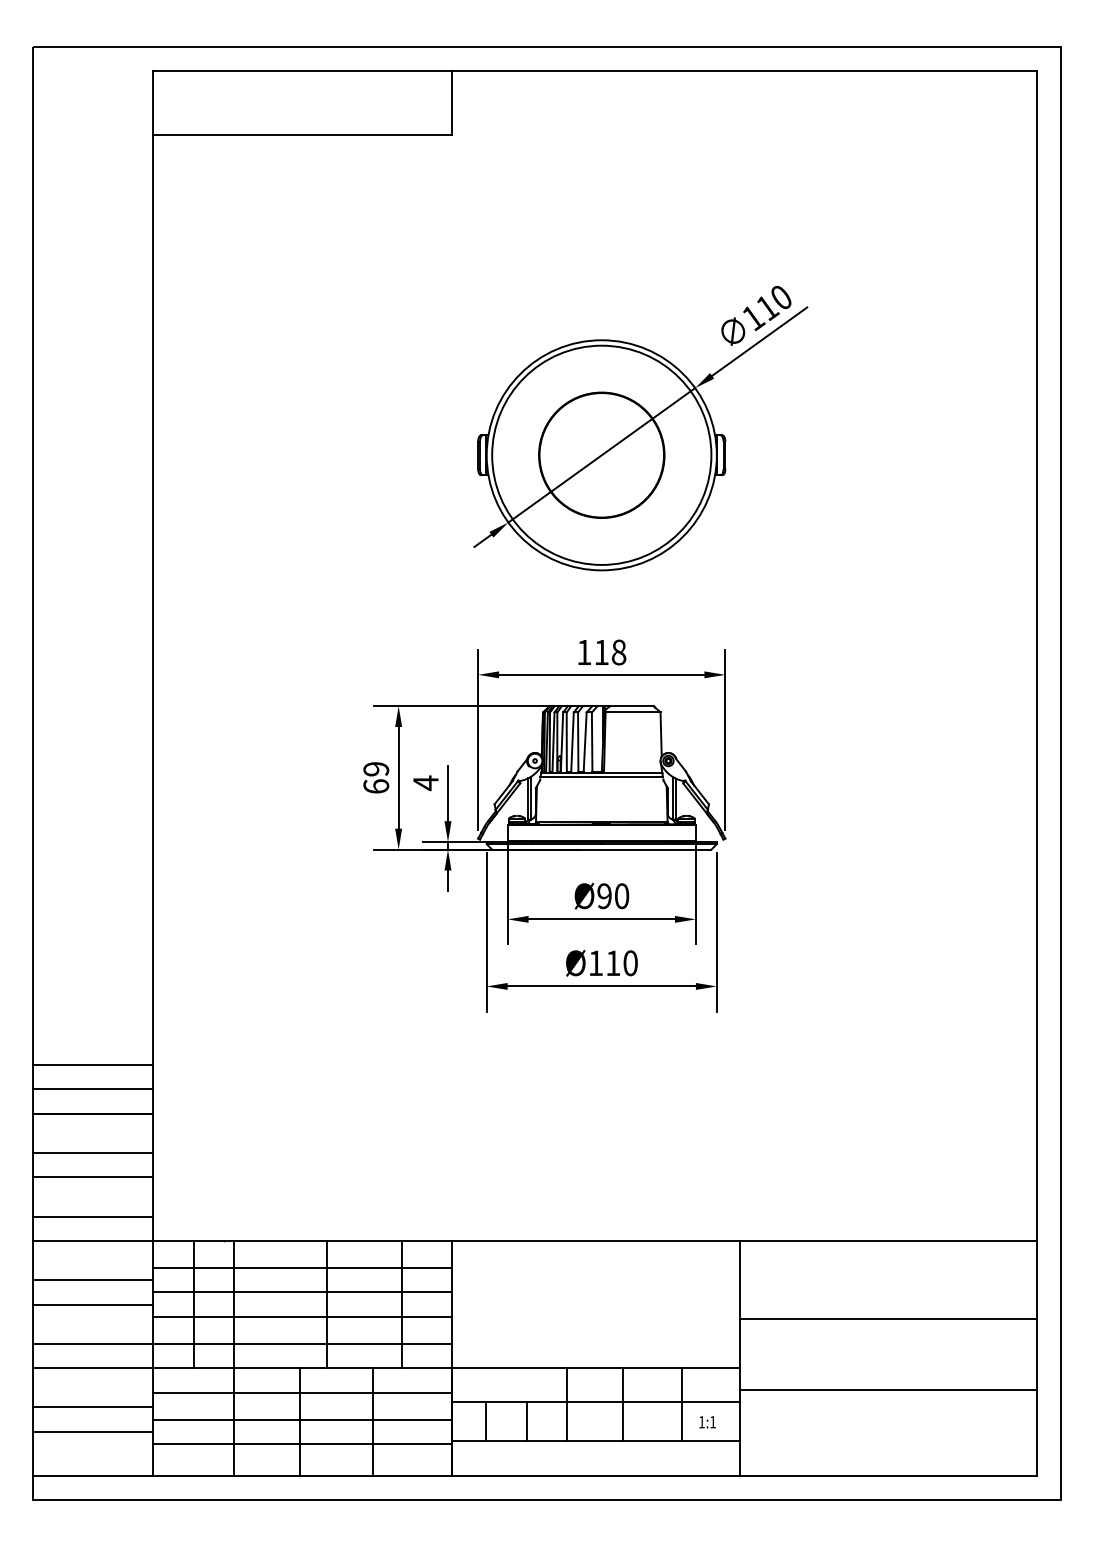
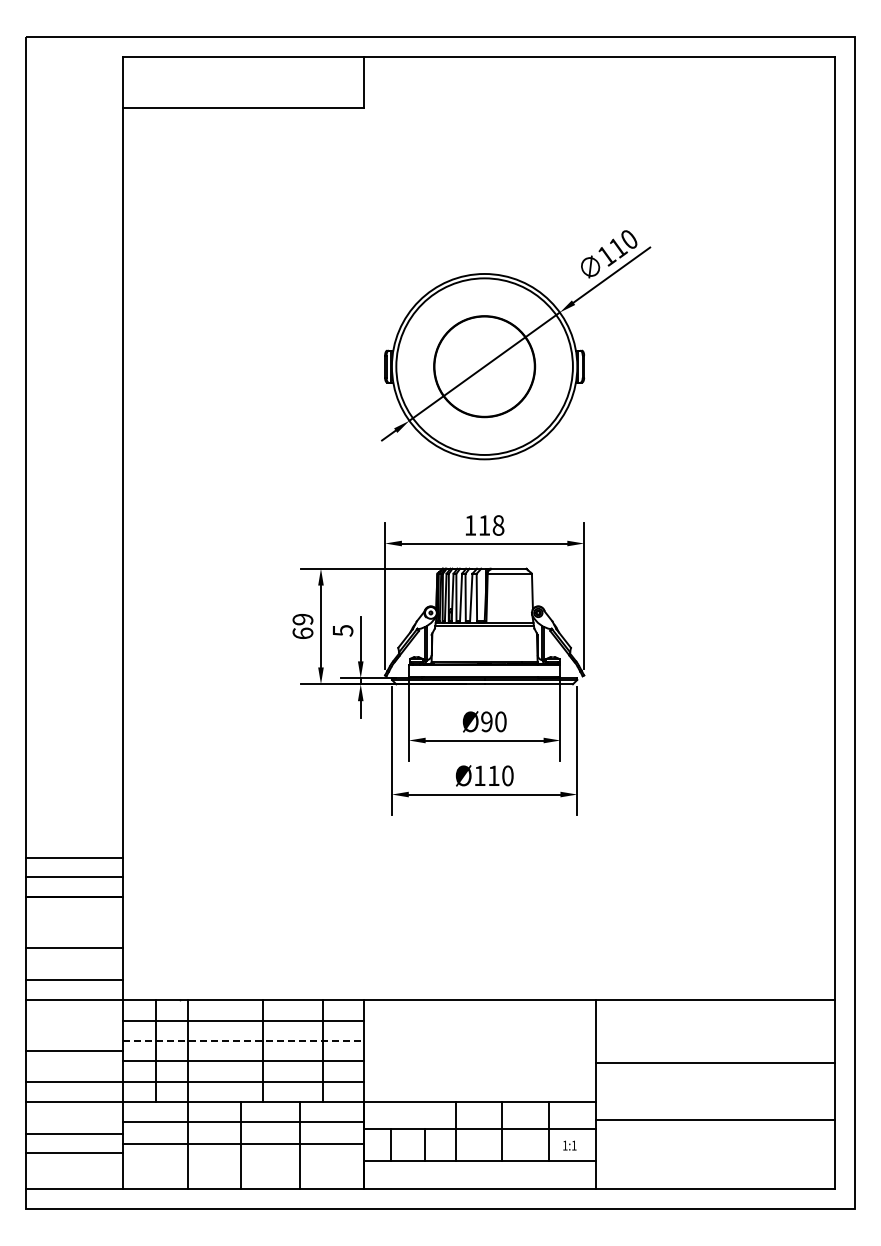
text: (425, 782) -> (342, 630), 4 -> 5
line: (92, 1152) -> (74, 928), removed
line: (92, 1280) -> (74, 1031), removed
line: (302, 1292) -> (243, 1041), solid -> dashed
line: (302, 1444) -> (243, 1163), removed

